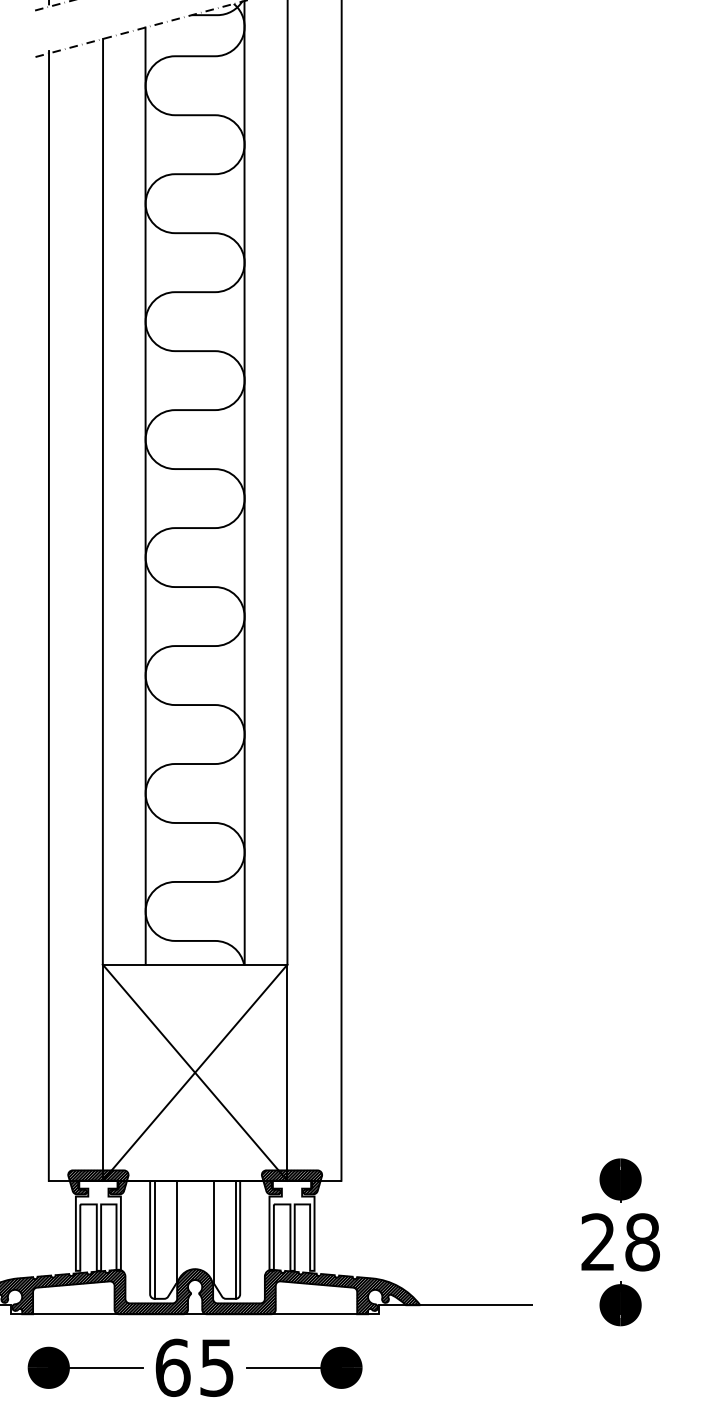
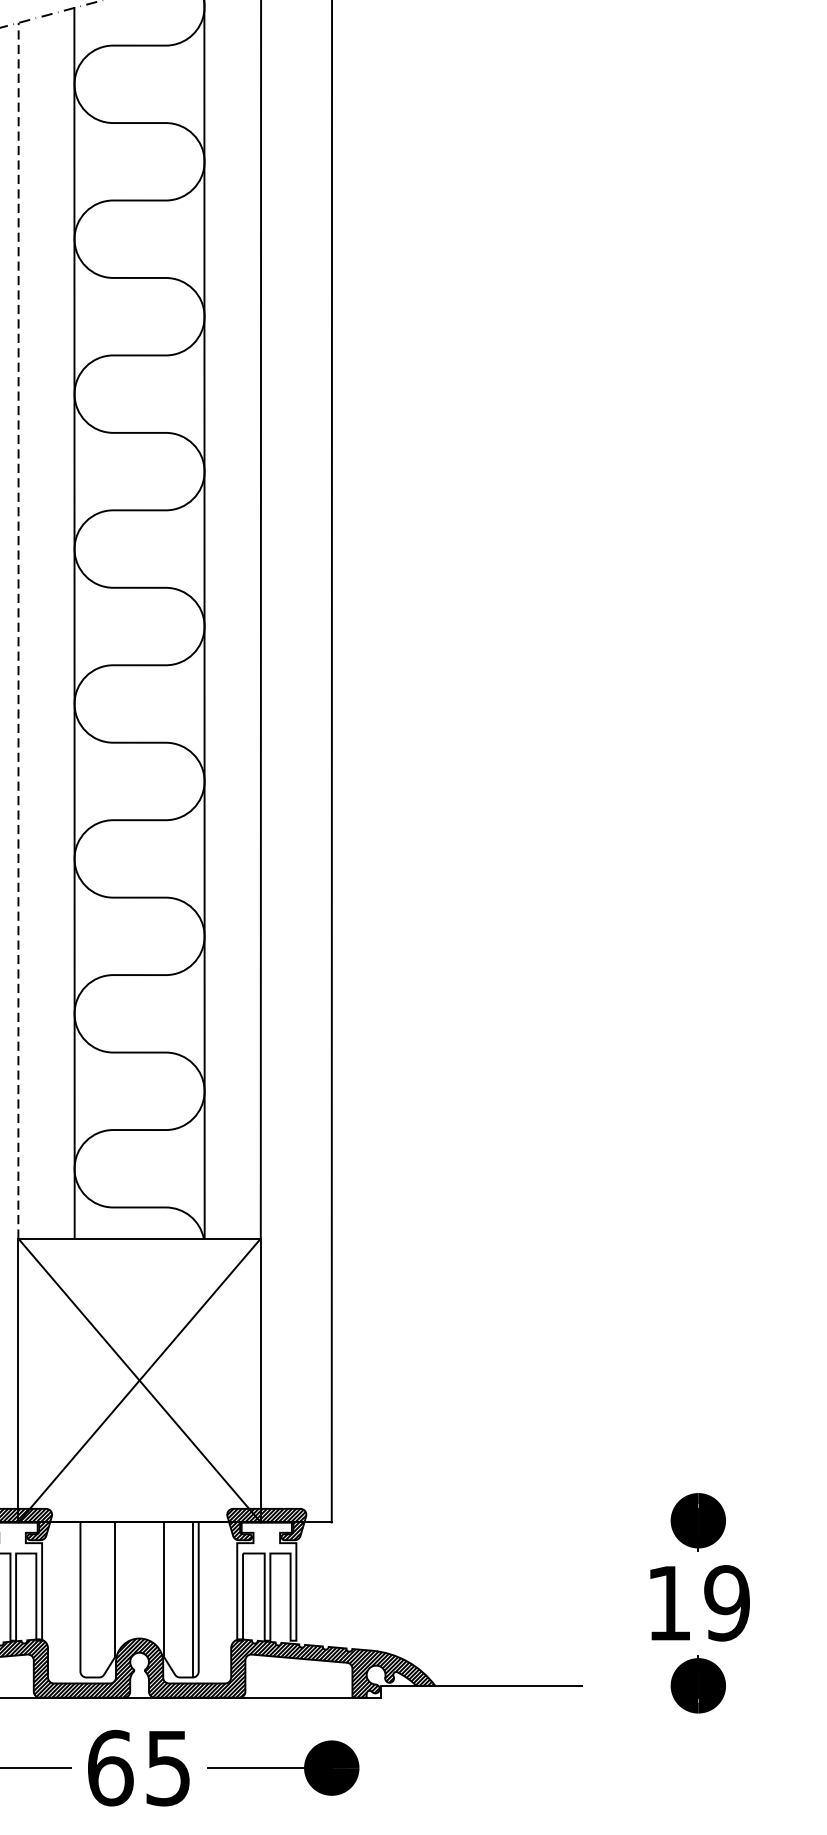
line: (102, 501) -> (17, 630), solid -> dashed
line: (154, 1239) -> (86, 1599), removed
text: (620, 1242) -> (698, 1603), 28 -> 19

